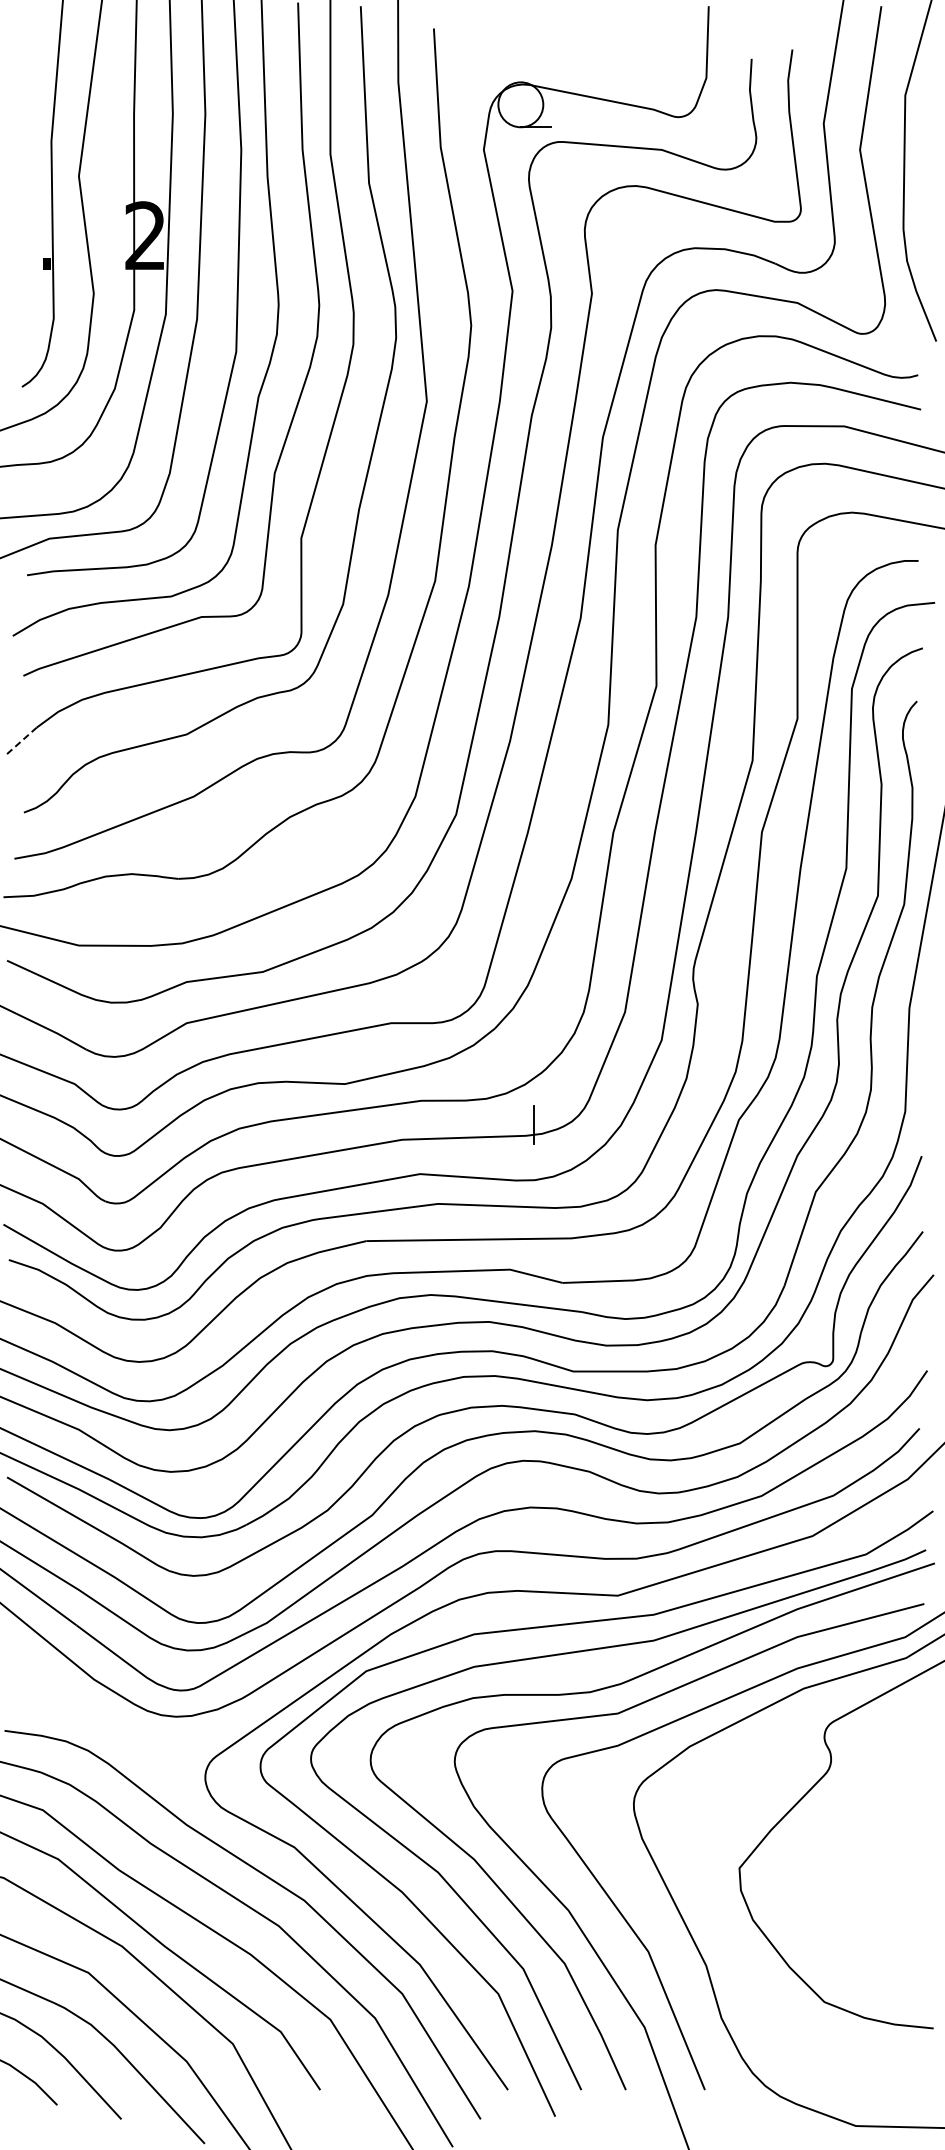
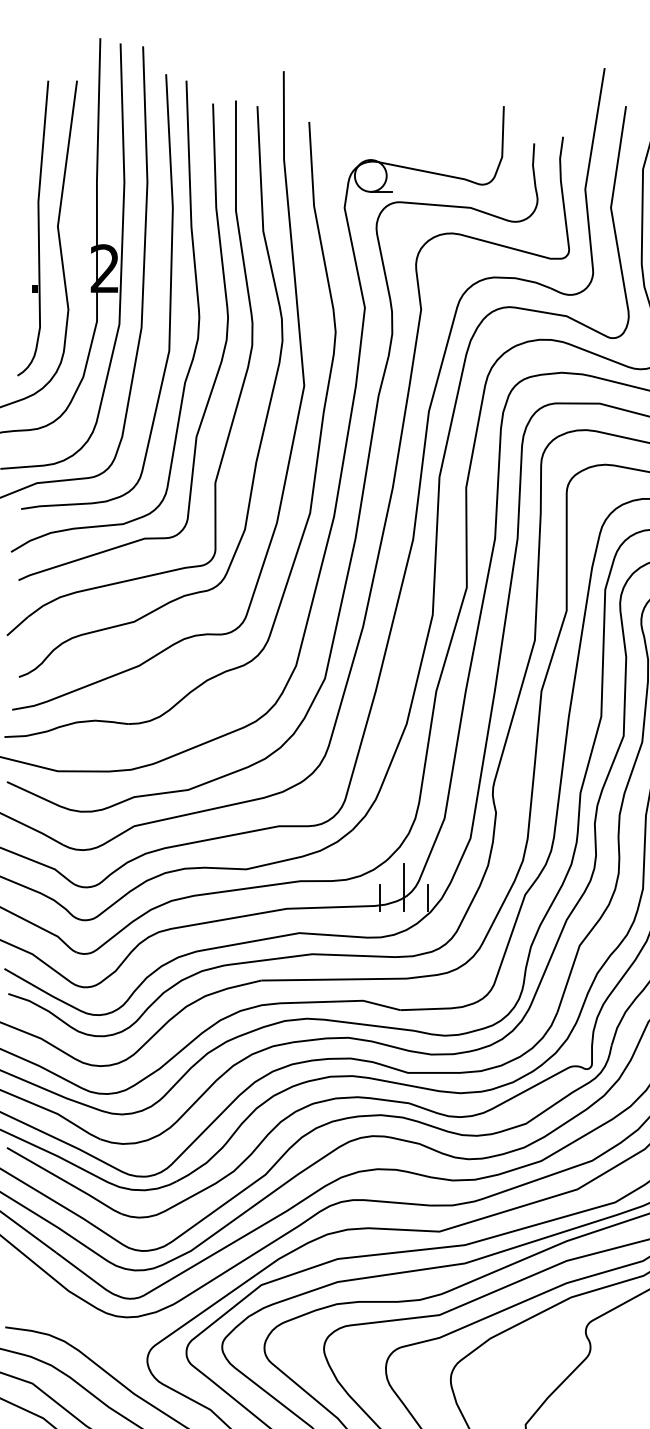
line: (21, 740) -> (17, 626), dashed -> solid
line: (567, 1109) -> (403, 887), added
line: (600, 1124) -> (427, 897), added

